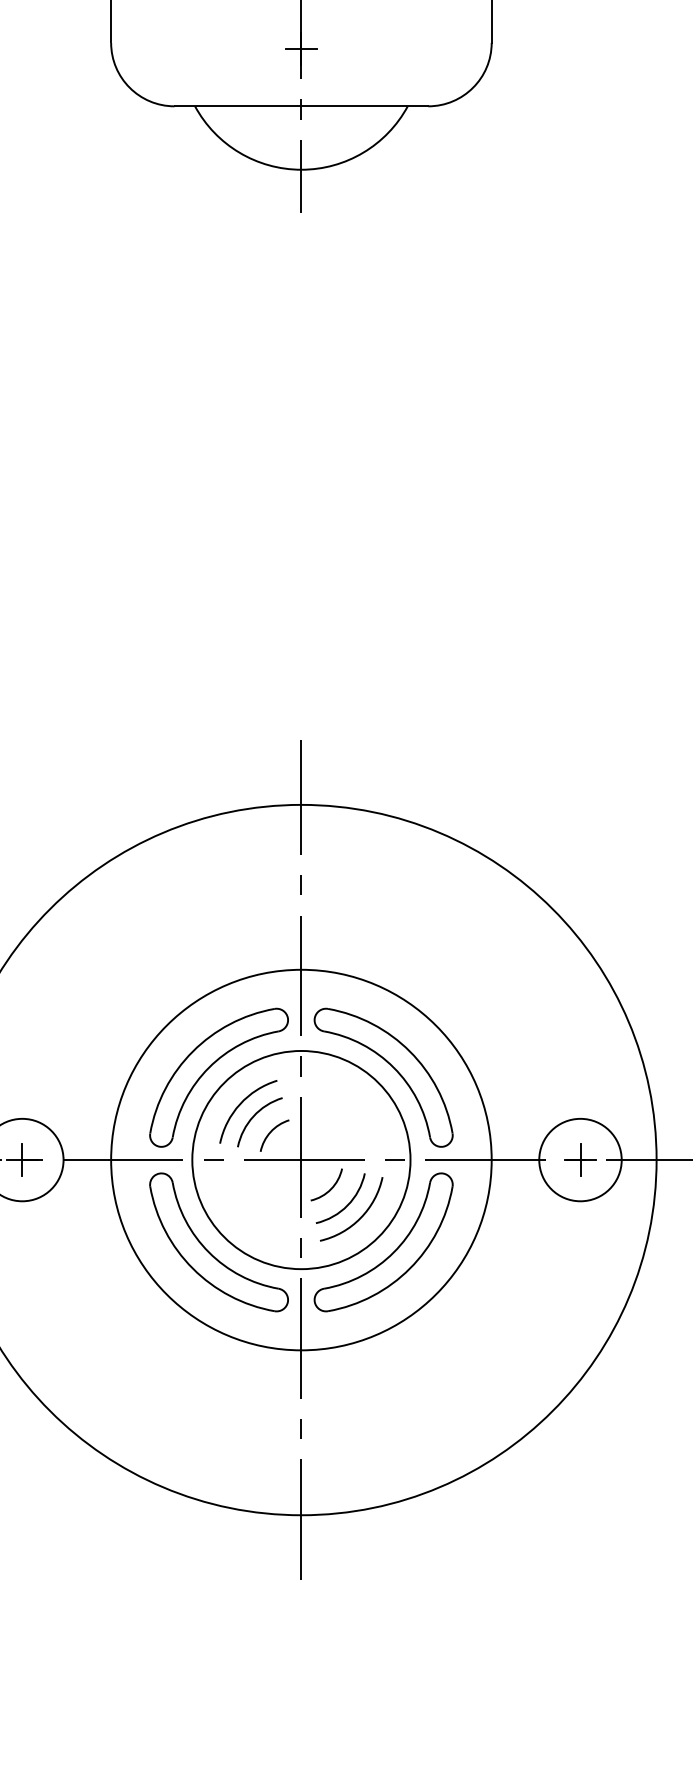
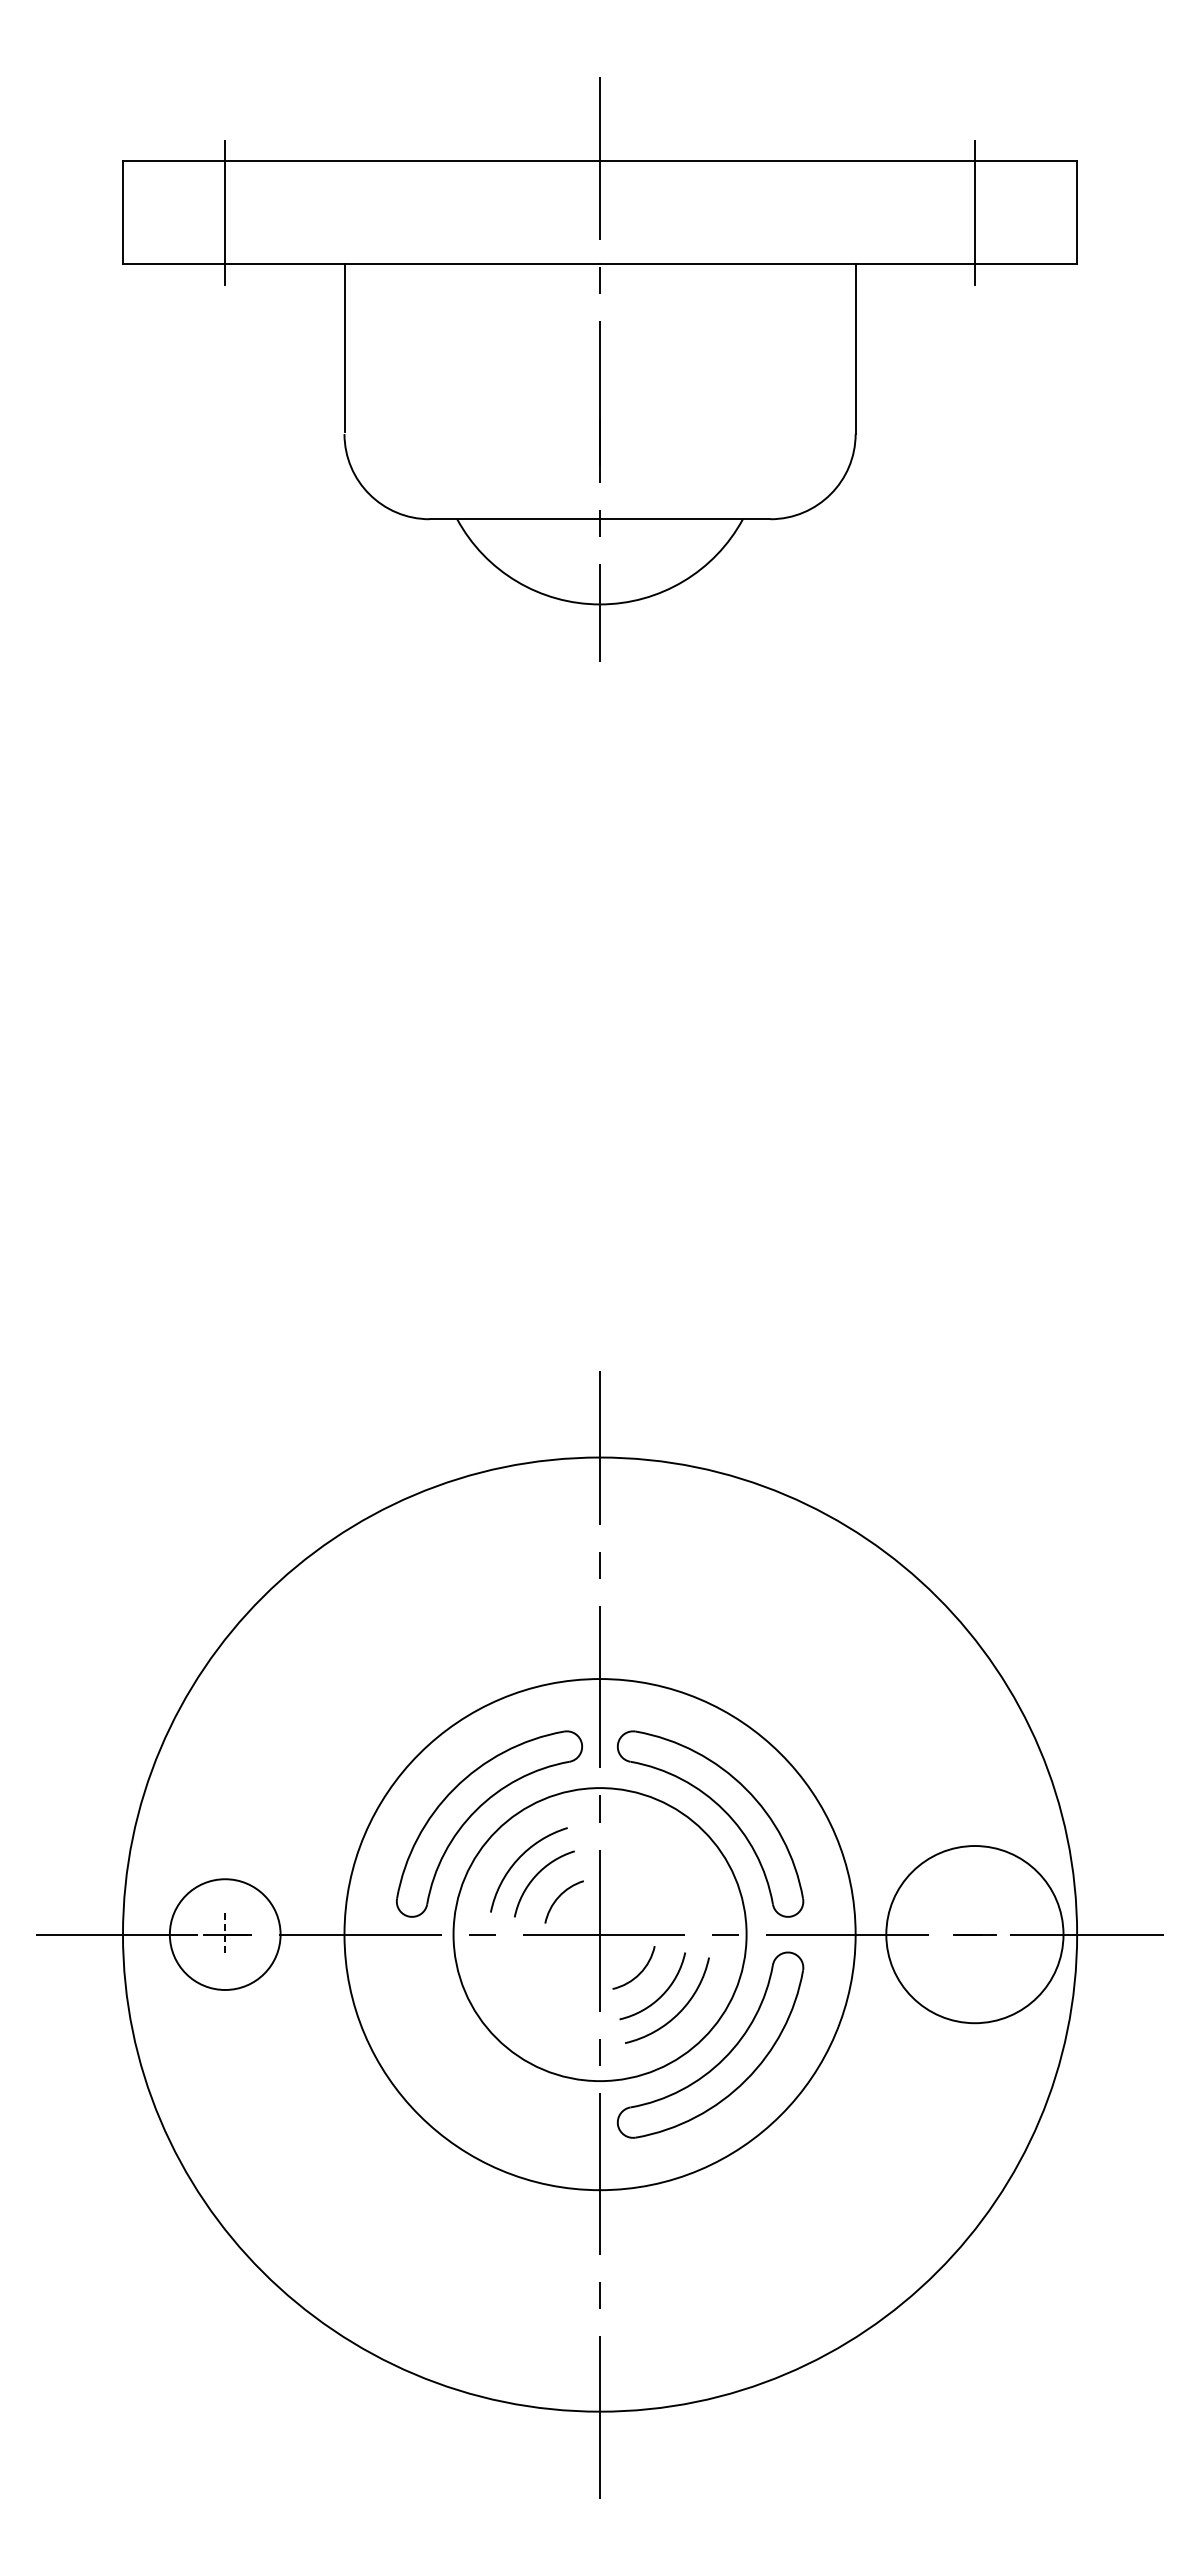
line: (300, 49) -> (599, 442), removed
circle: (580, 1159) -> (974, 1934), size x1.6
line: (580, 1159) -> (974, 1934), removed
line: (22, 1160) -> (225, 1935), solid -> dashed
part: (209, 1251) -> (476, 2057), removed

